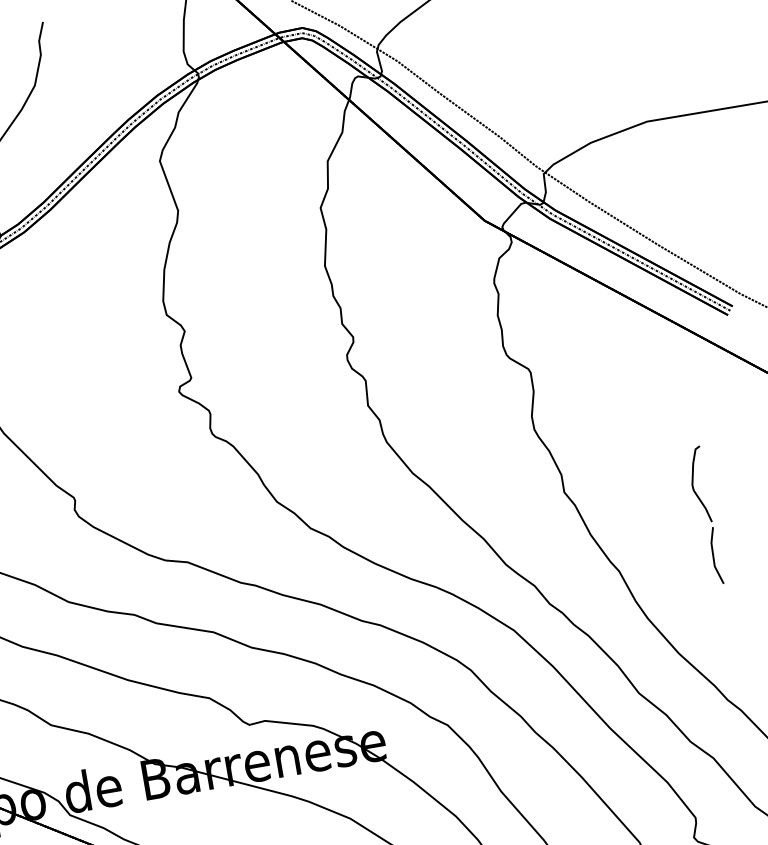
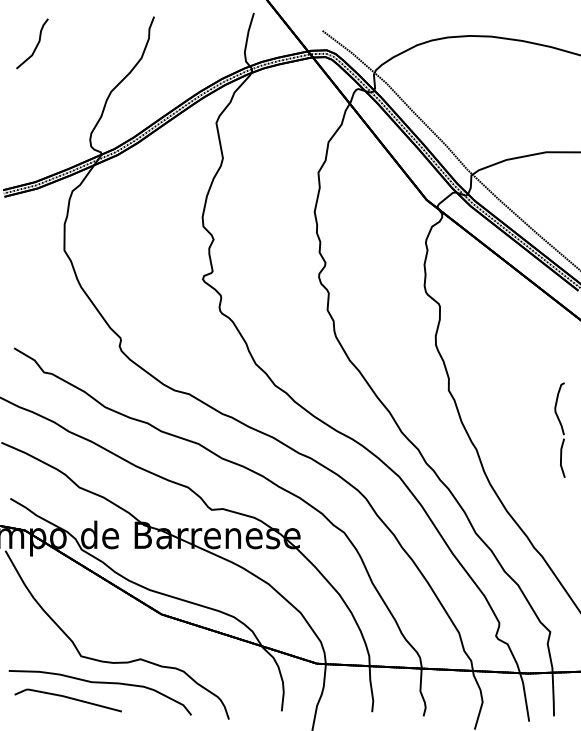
part: (703, 514) -> (559, 429), moved

